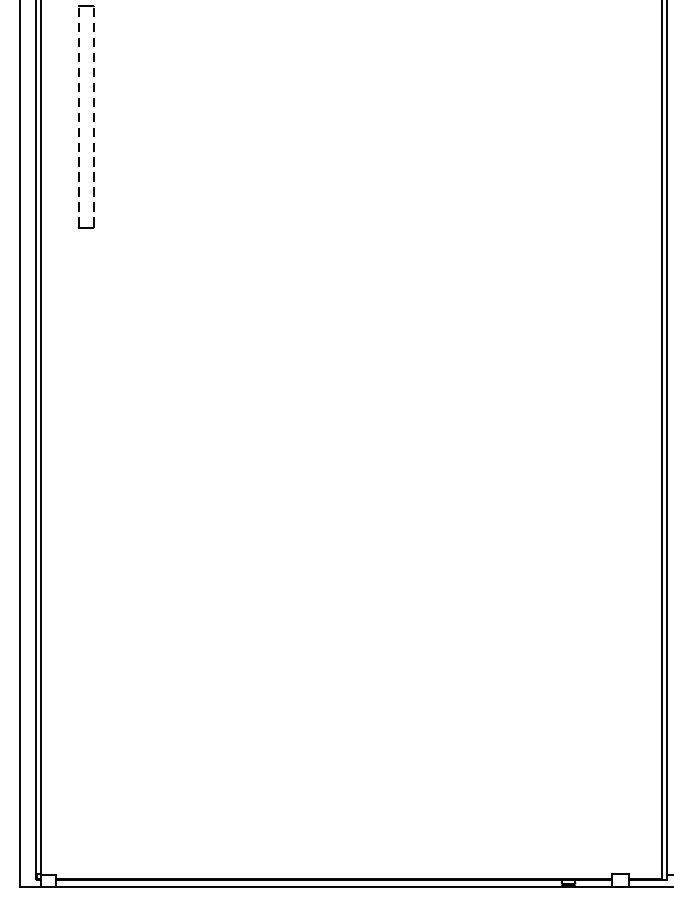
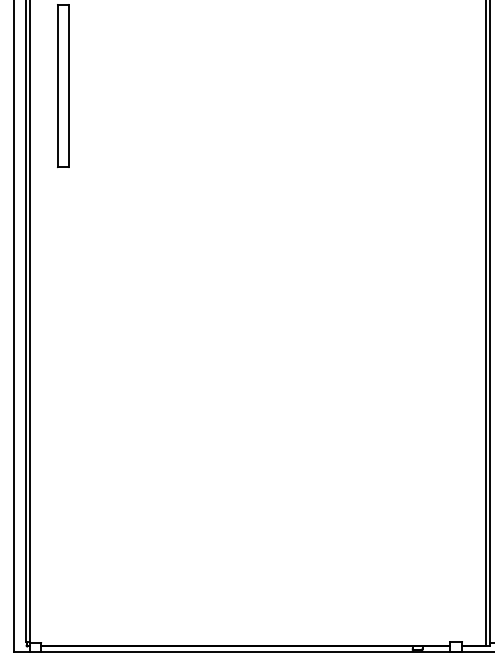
line: (78, 117) -> (57, 86), dashed -> solid
line: (94, 117) -> (69, 86), dashed -> solid

